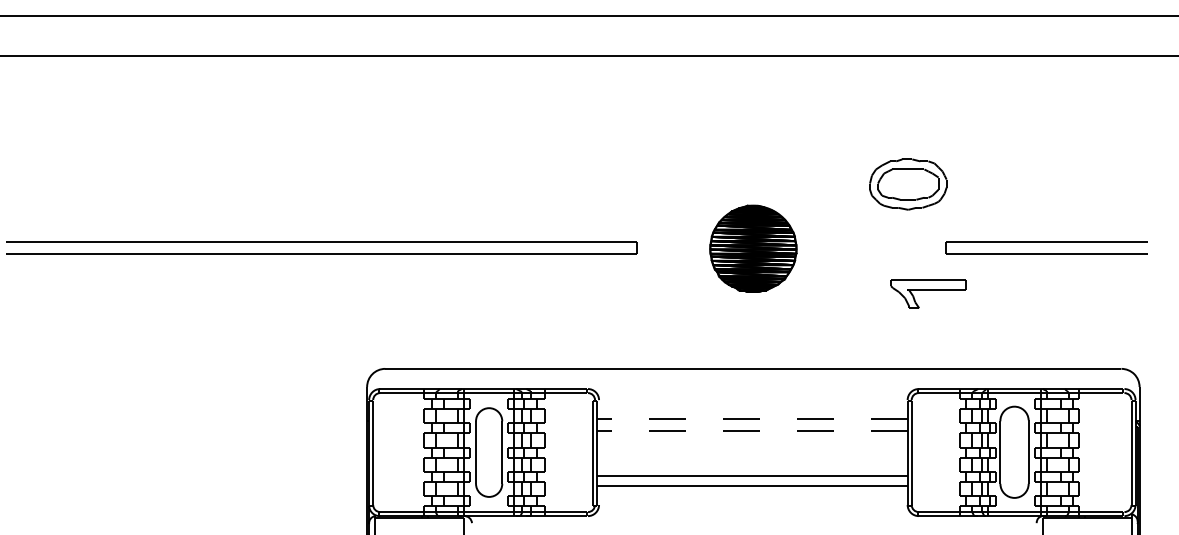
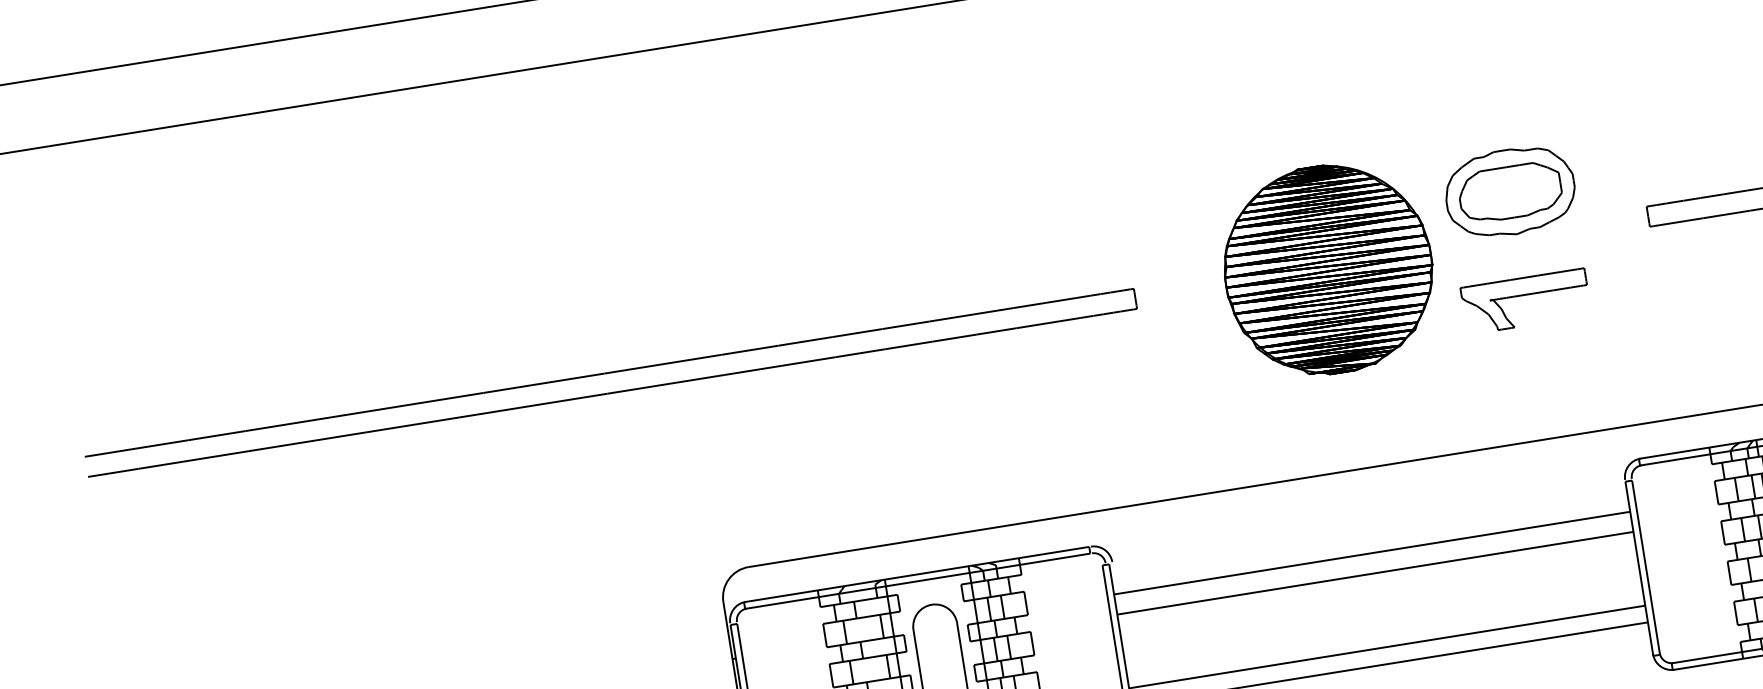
part: (908, 184) -> (1510, 192), moved
part: (753, 248) -> (1328, 269), size x1.43
part: (928, 293) -> (1526, 300), moved
line: (751, 419) -> (1370, 553), dashed -> solid
line: (751, 431) -> (1373, 573), dashed -> solid

